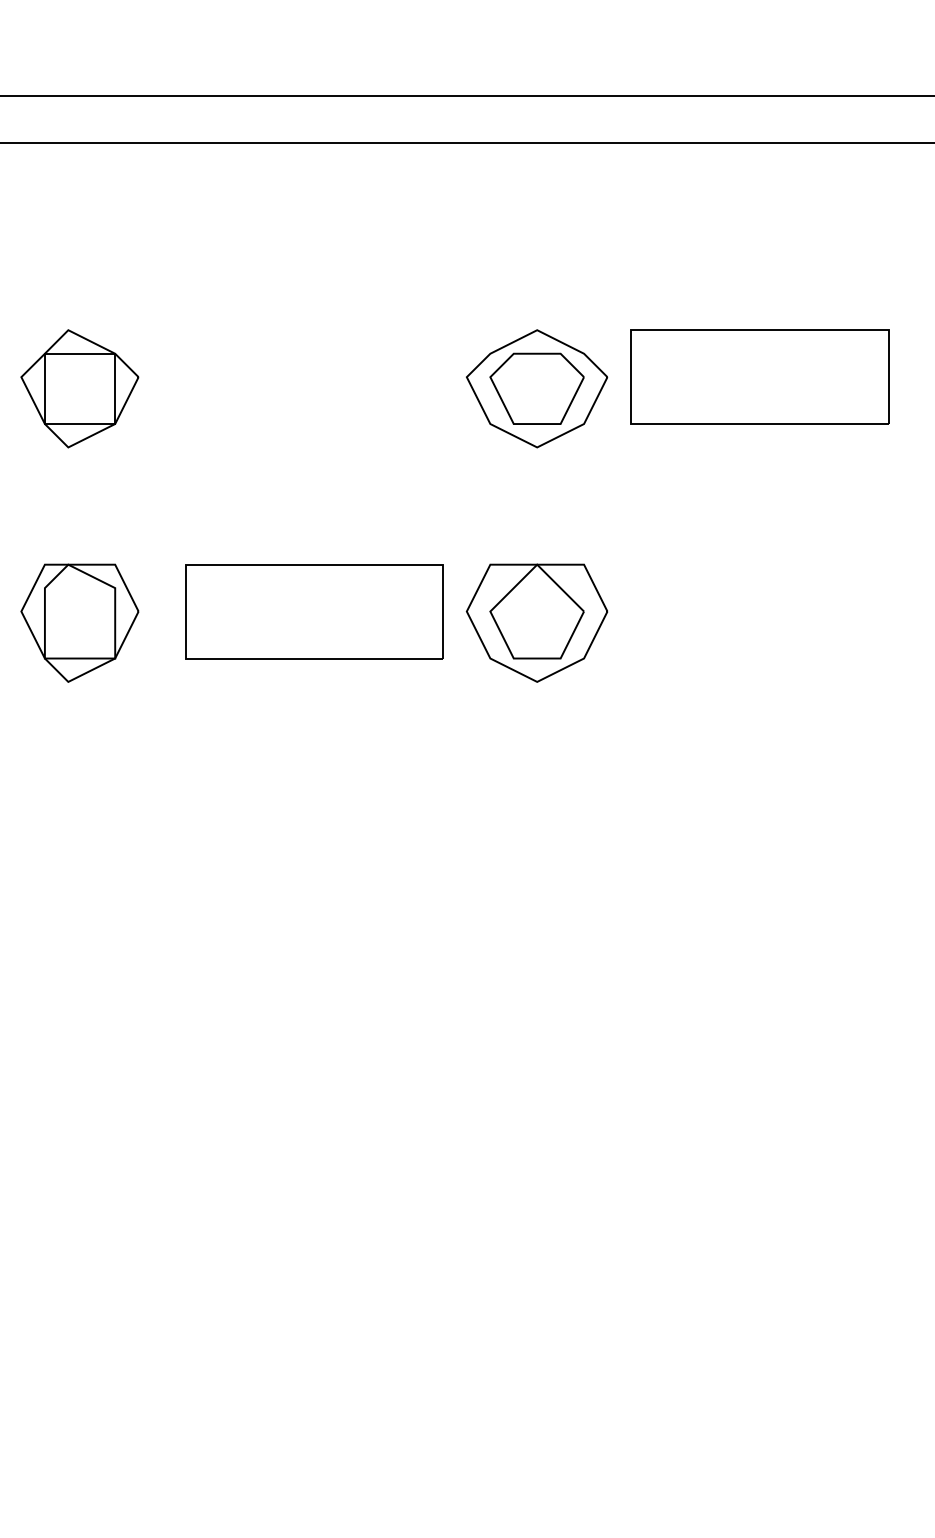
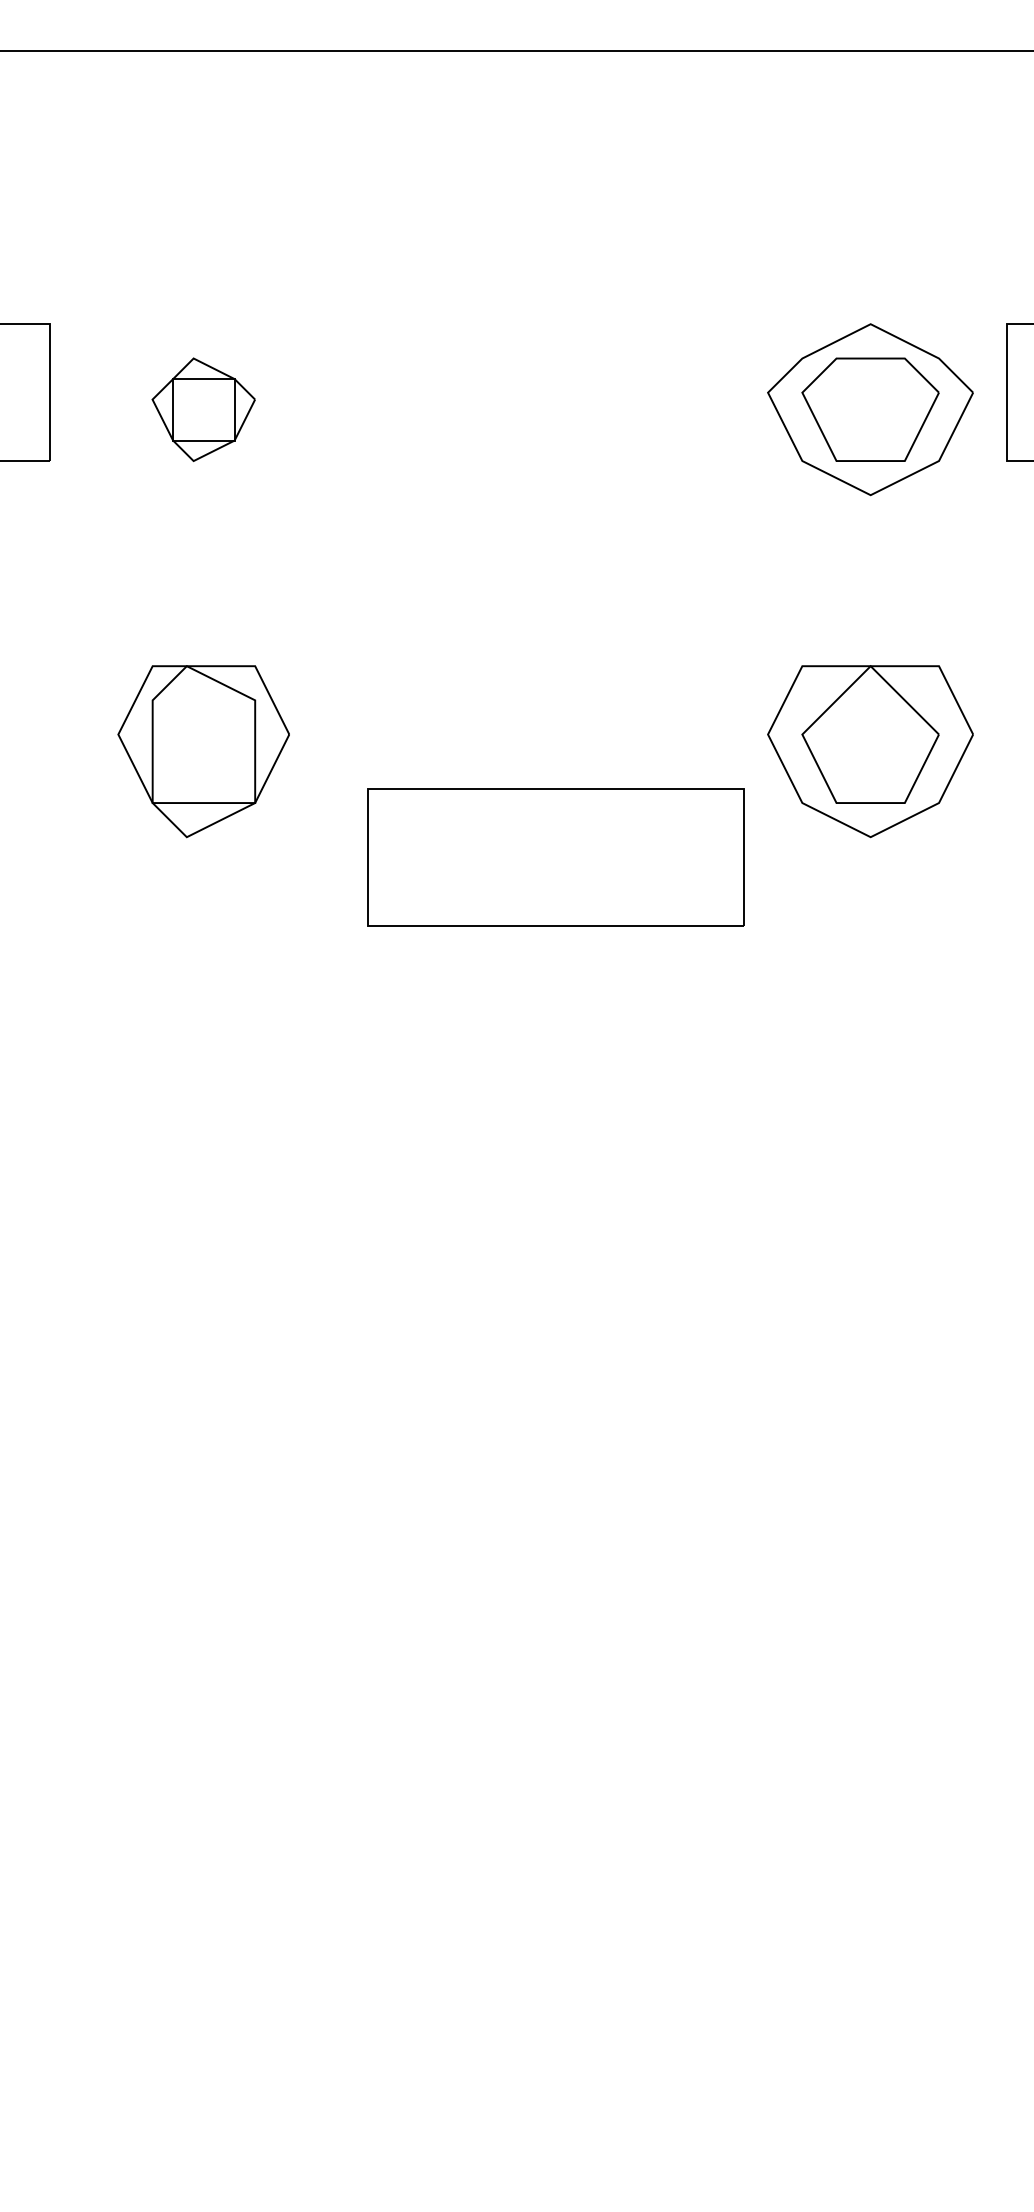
part: (79, 388) -> (203, 409), size x0.6
part: (314, 611) -> (556, 856), moved

